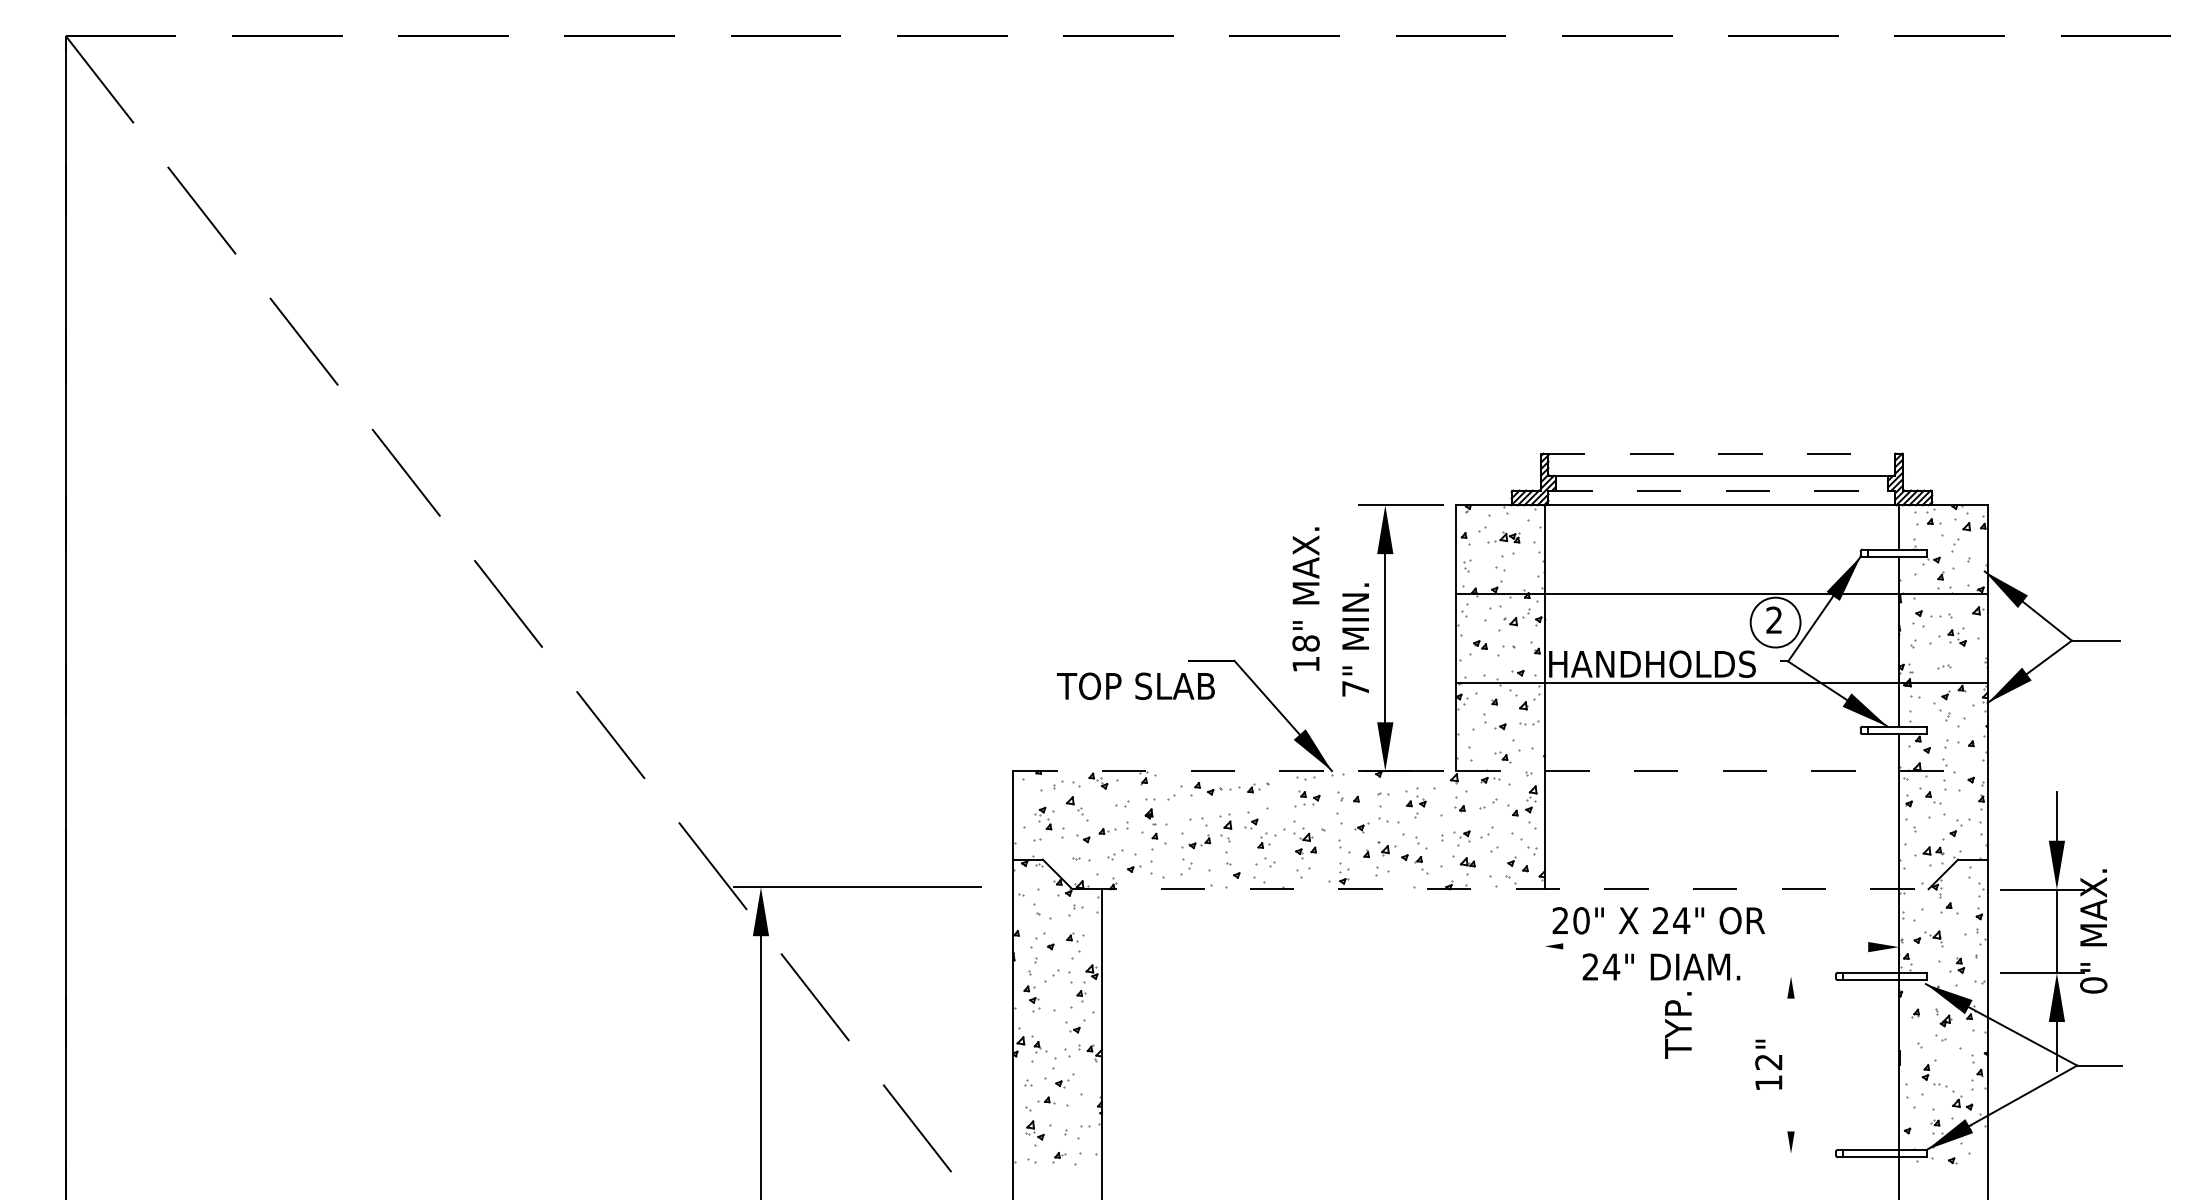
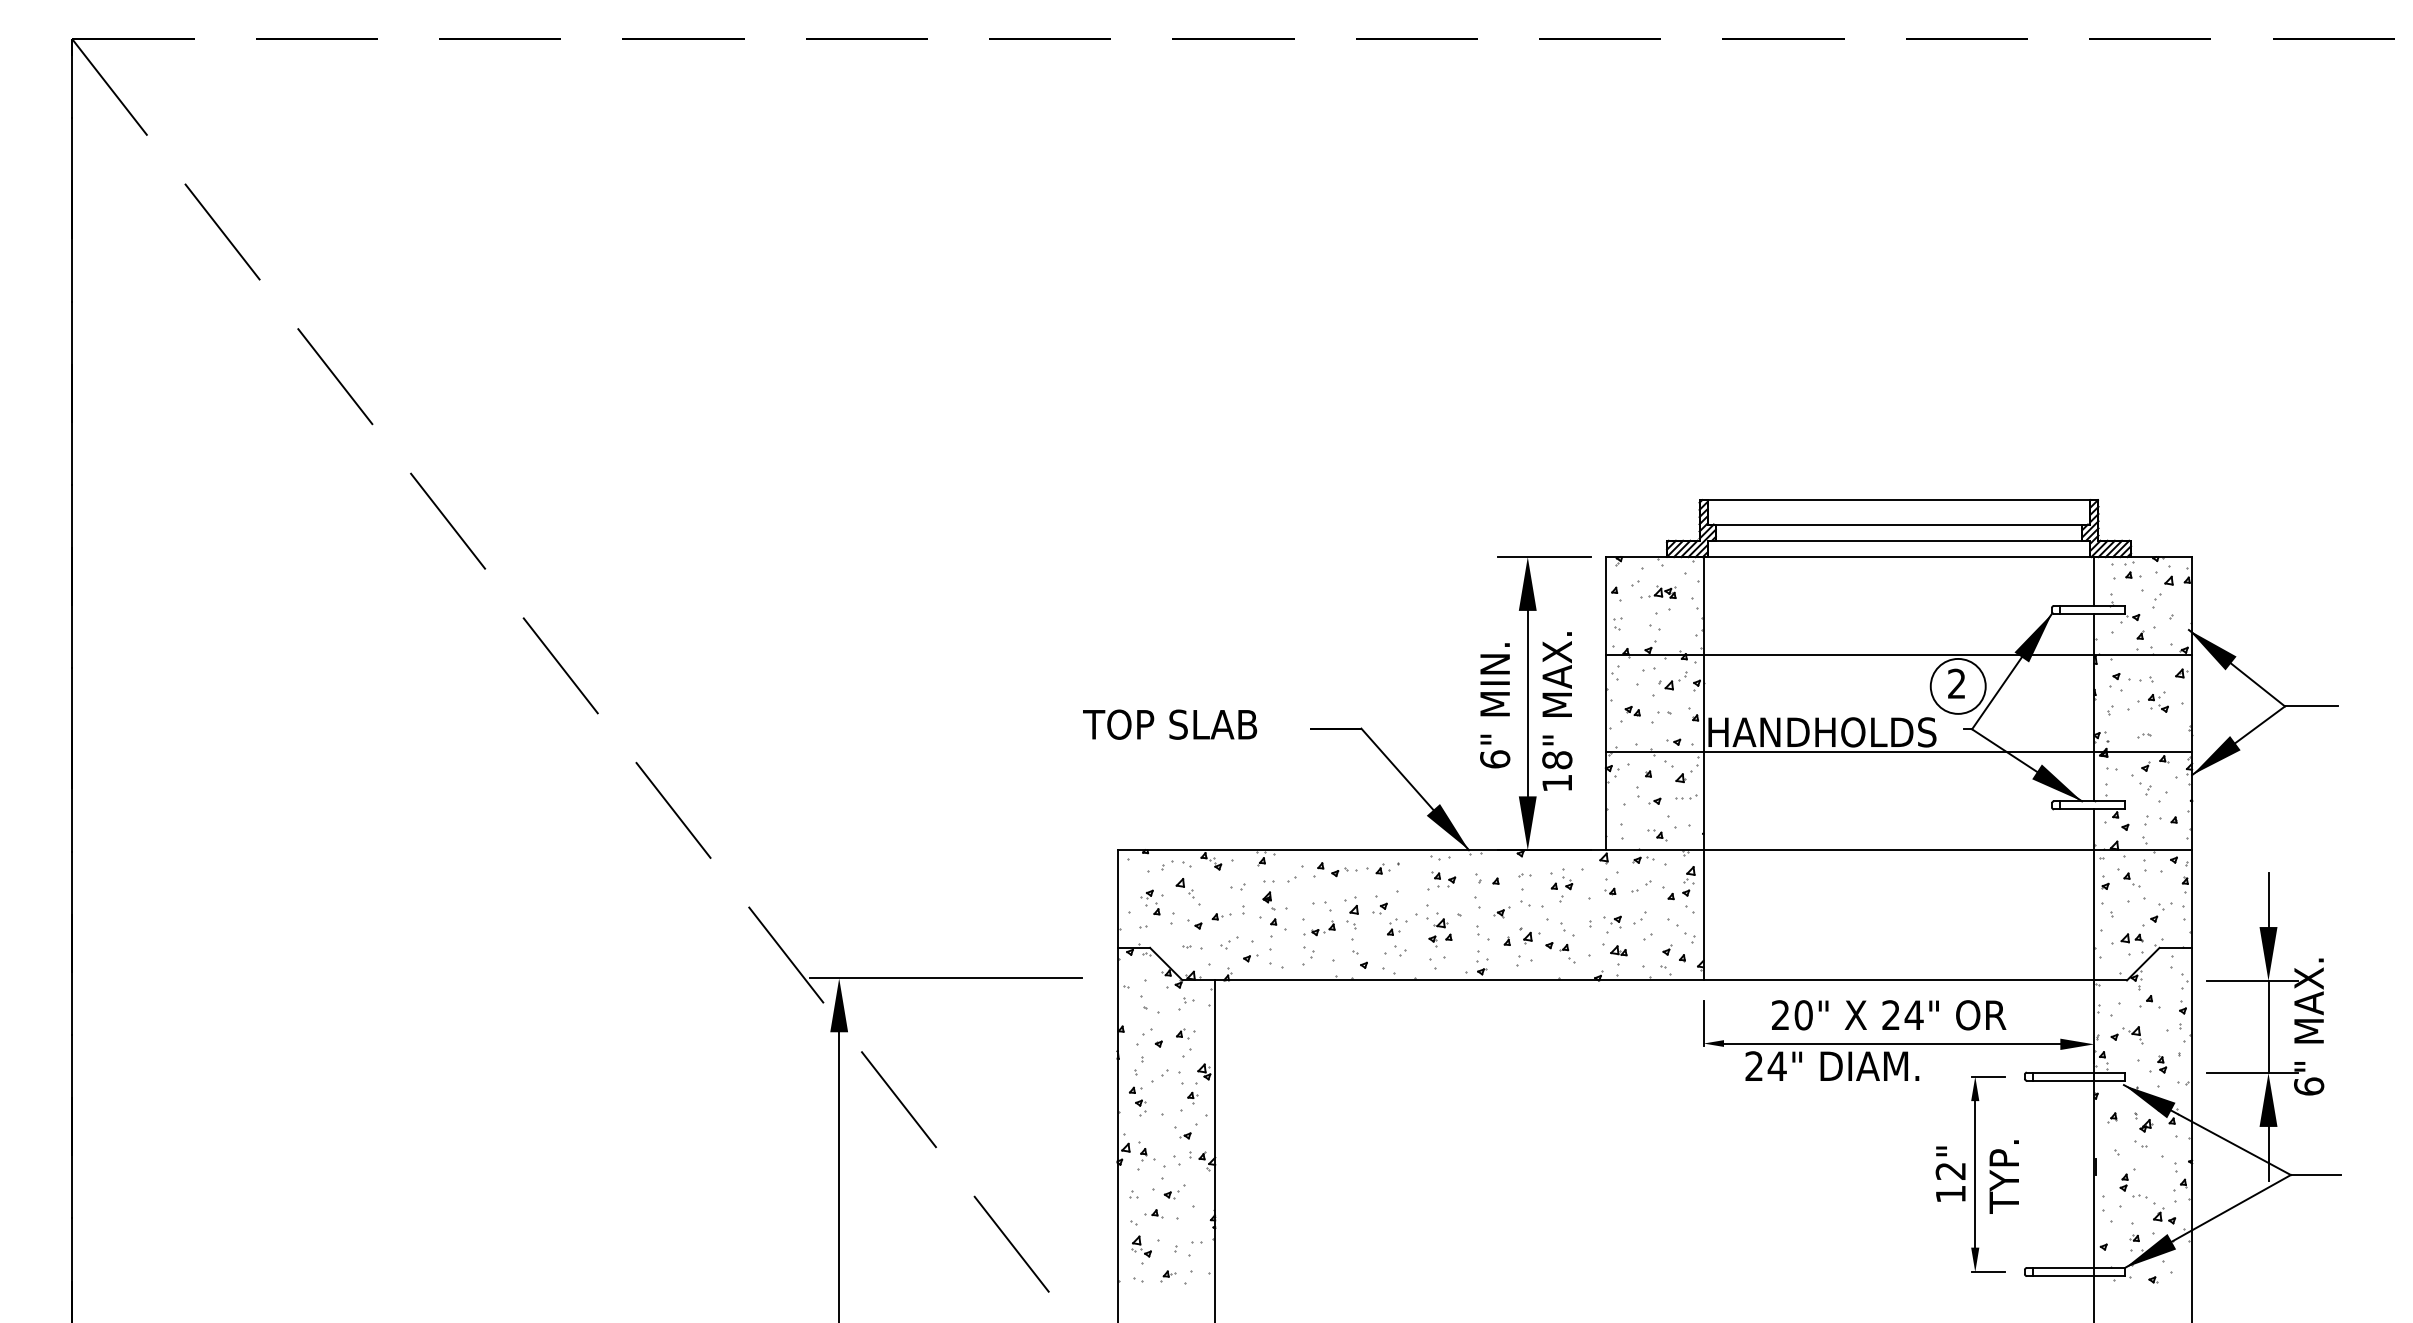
line: (1721, 453) -> (1898, 499), dashed -> solid
line: (1718, 490) -> (1895, 540), dashed -> solid
text: (1305, 599) -> (1556, 711), moved
text: (1135, 685) -> (1169, 723), moved
text: (1355, 688) -> (1494, 759), 7" -> 6"
line: (1500, 771) -> (1654, 850), dashed -> solid
line: (1500, 889) -> (1654, 980), dashed -> solid
text: (1658, 920) -> (1888, 1014), moved
line: (1544, 927) -> (1703, 1022), added
line: (1721, 946) -> (1898, 1043), added
line: (1803, 976) -> (1989, 1076), added
text: (2093, 985) -> (2308, 1086), 0" -> 6"
text: (1678, 1025) -> (2004, 1177), moved
line: (1791, 1064) -> (1975, 1173), added
line: (1803, 1153) -> (1989, 1271), added

